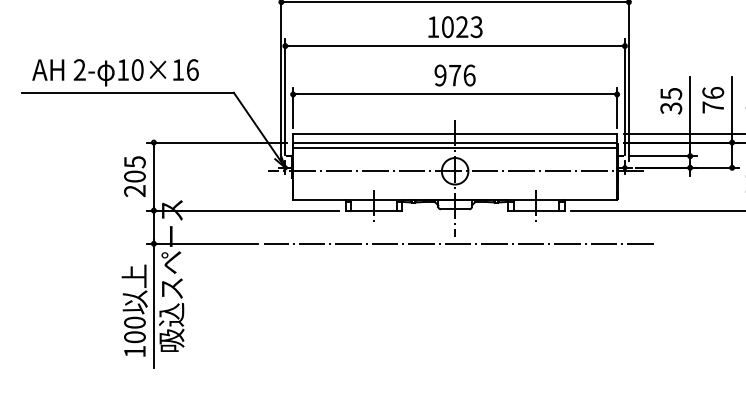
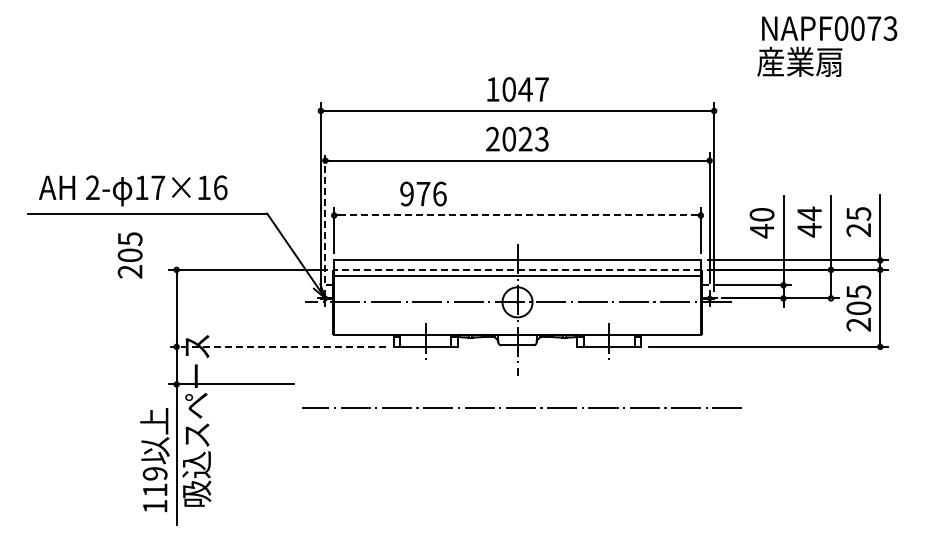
text: (433, 26) -> (492, 138), 1023 -> 2023
text: (137, 69) -> (158, 187), 10×16 -> 17×16
text: (455, 75) -> (423, 193), moved
line: (455, 94) -> (517, 215), solid -> dashed
line: (285, 96) -> (325, 217), solid -> dashed
text: (713, 99) -> (809, 221), 76 -> 44
text: (670, 101) -> (761, 223), 35 -> 40
line: (455, 142) -> (517, 269), solid -> dashed
text: (134, 176) -> (129, 255), moved
line: (243, 210) -> (277, 346), solid -> dashed
line: (458, 242) -> (521, 407), moved
text: (134, 329) -> (154, 481), 100 -> 119

